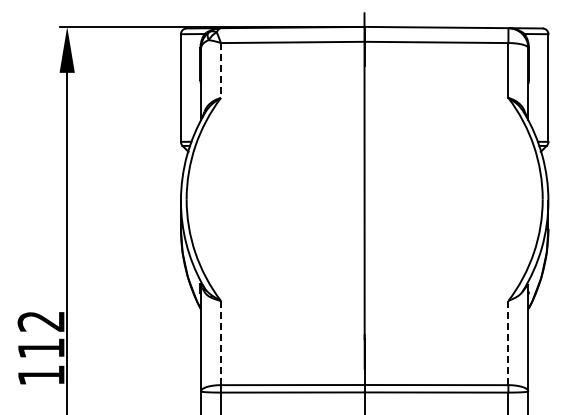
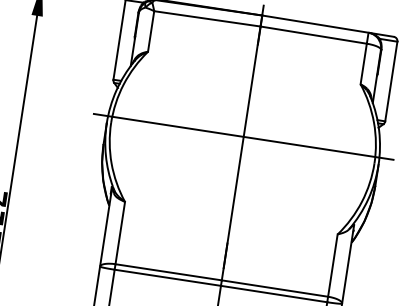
line: (220, 71) -> (150, 32), dashed -> solid
line: (364, 191) -> (243, 137), added
line: (508, 342) -> (333, 265), dashed -> solid
line: (220, 343) -> (119, 233), dashed -> solid

